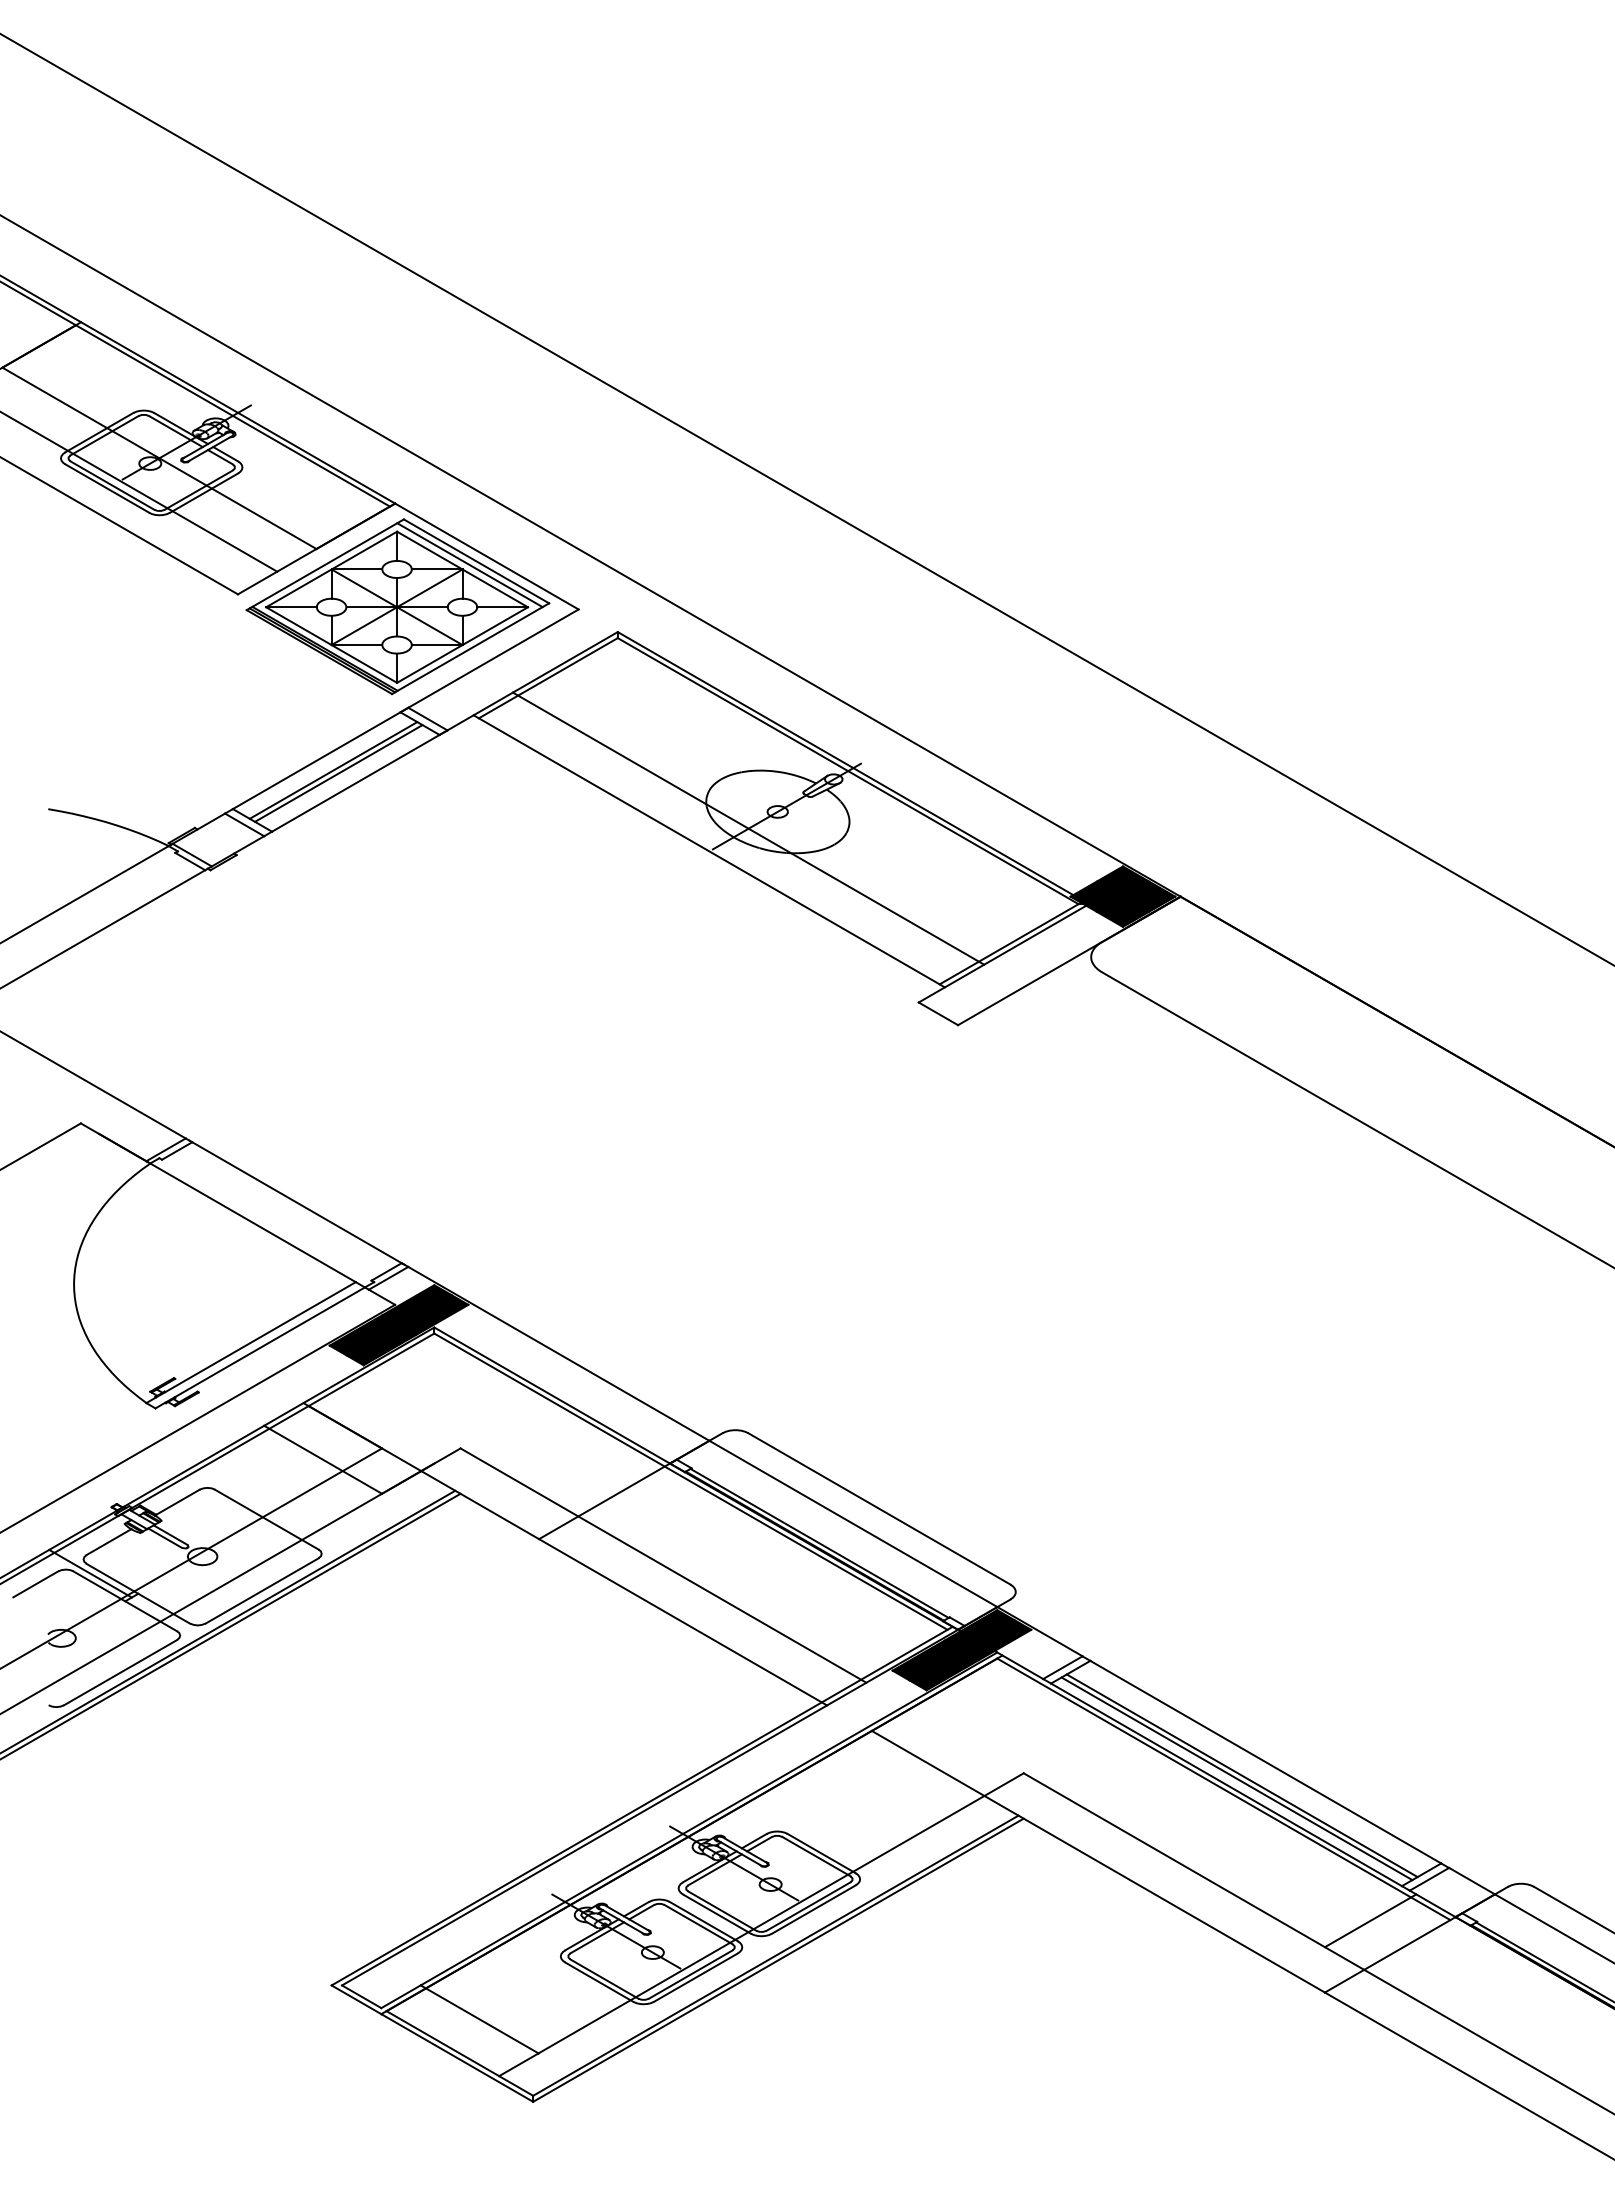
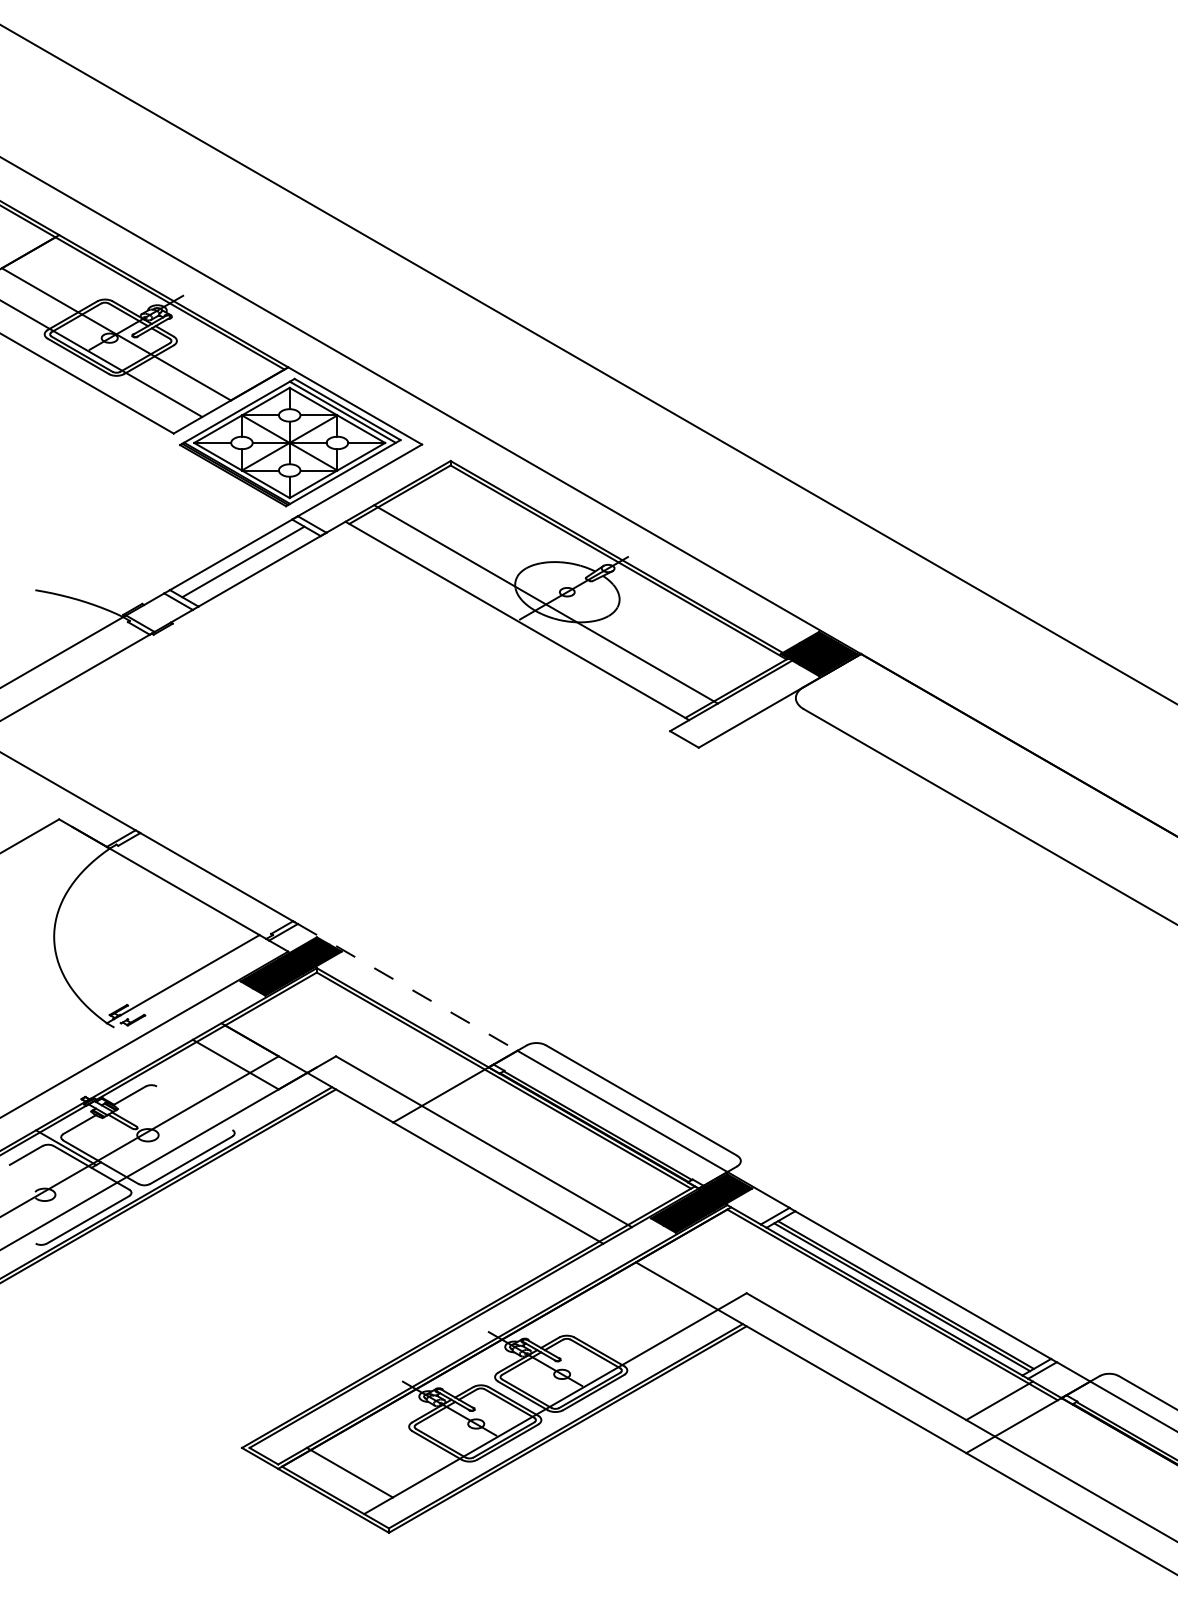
line: (338, 773) -> (247, 564), removed
line: (259, 1347) -> (189, 982), removed
line: (558, 1353) -> (407, 987), solid -> dashed
line: (266, 1519) -> (194, 1108), removed

